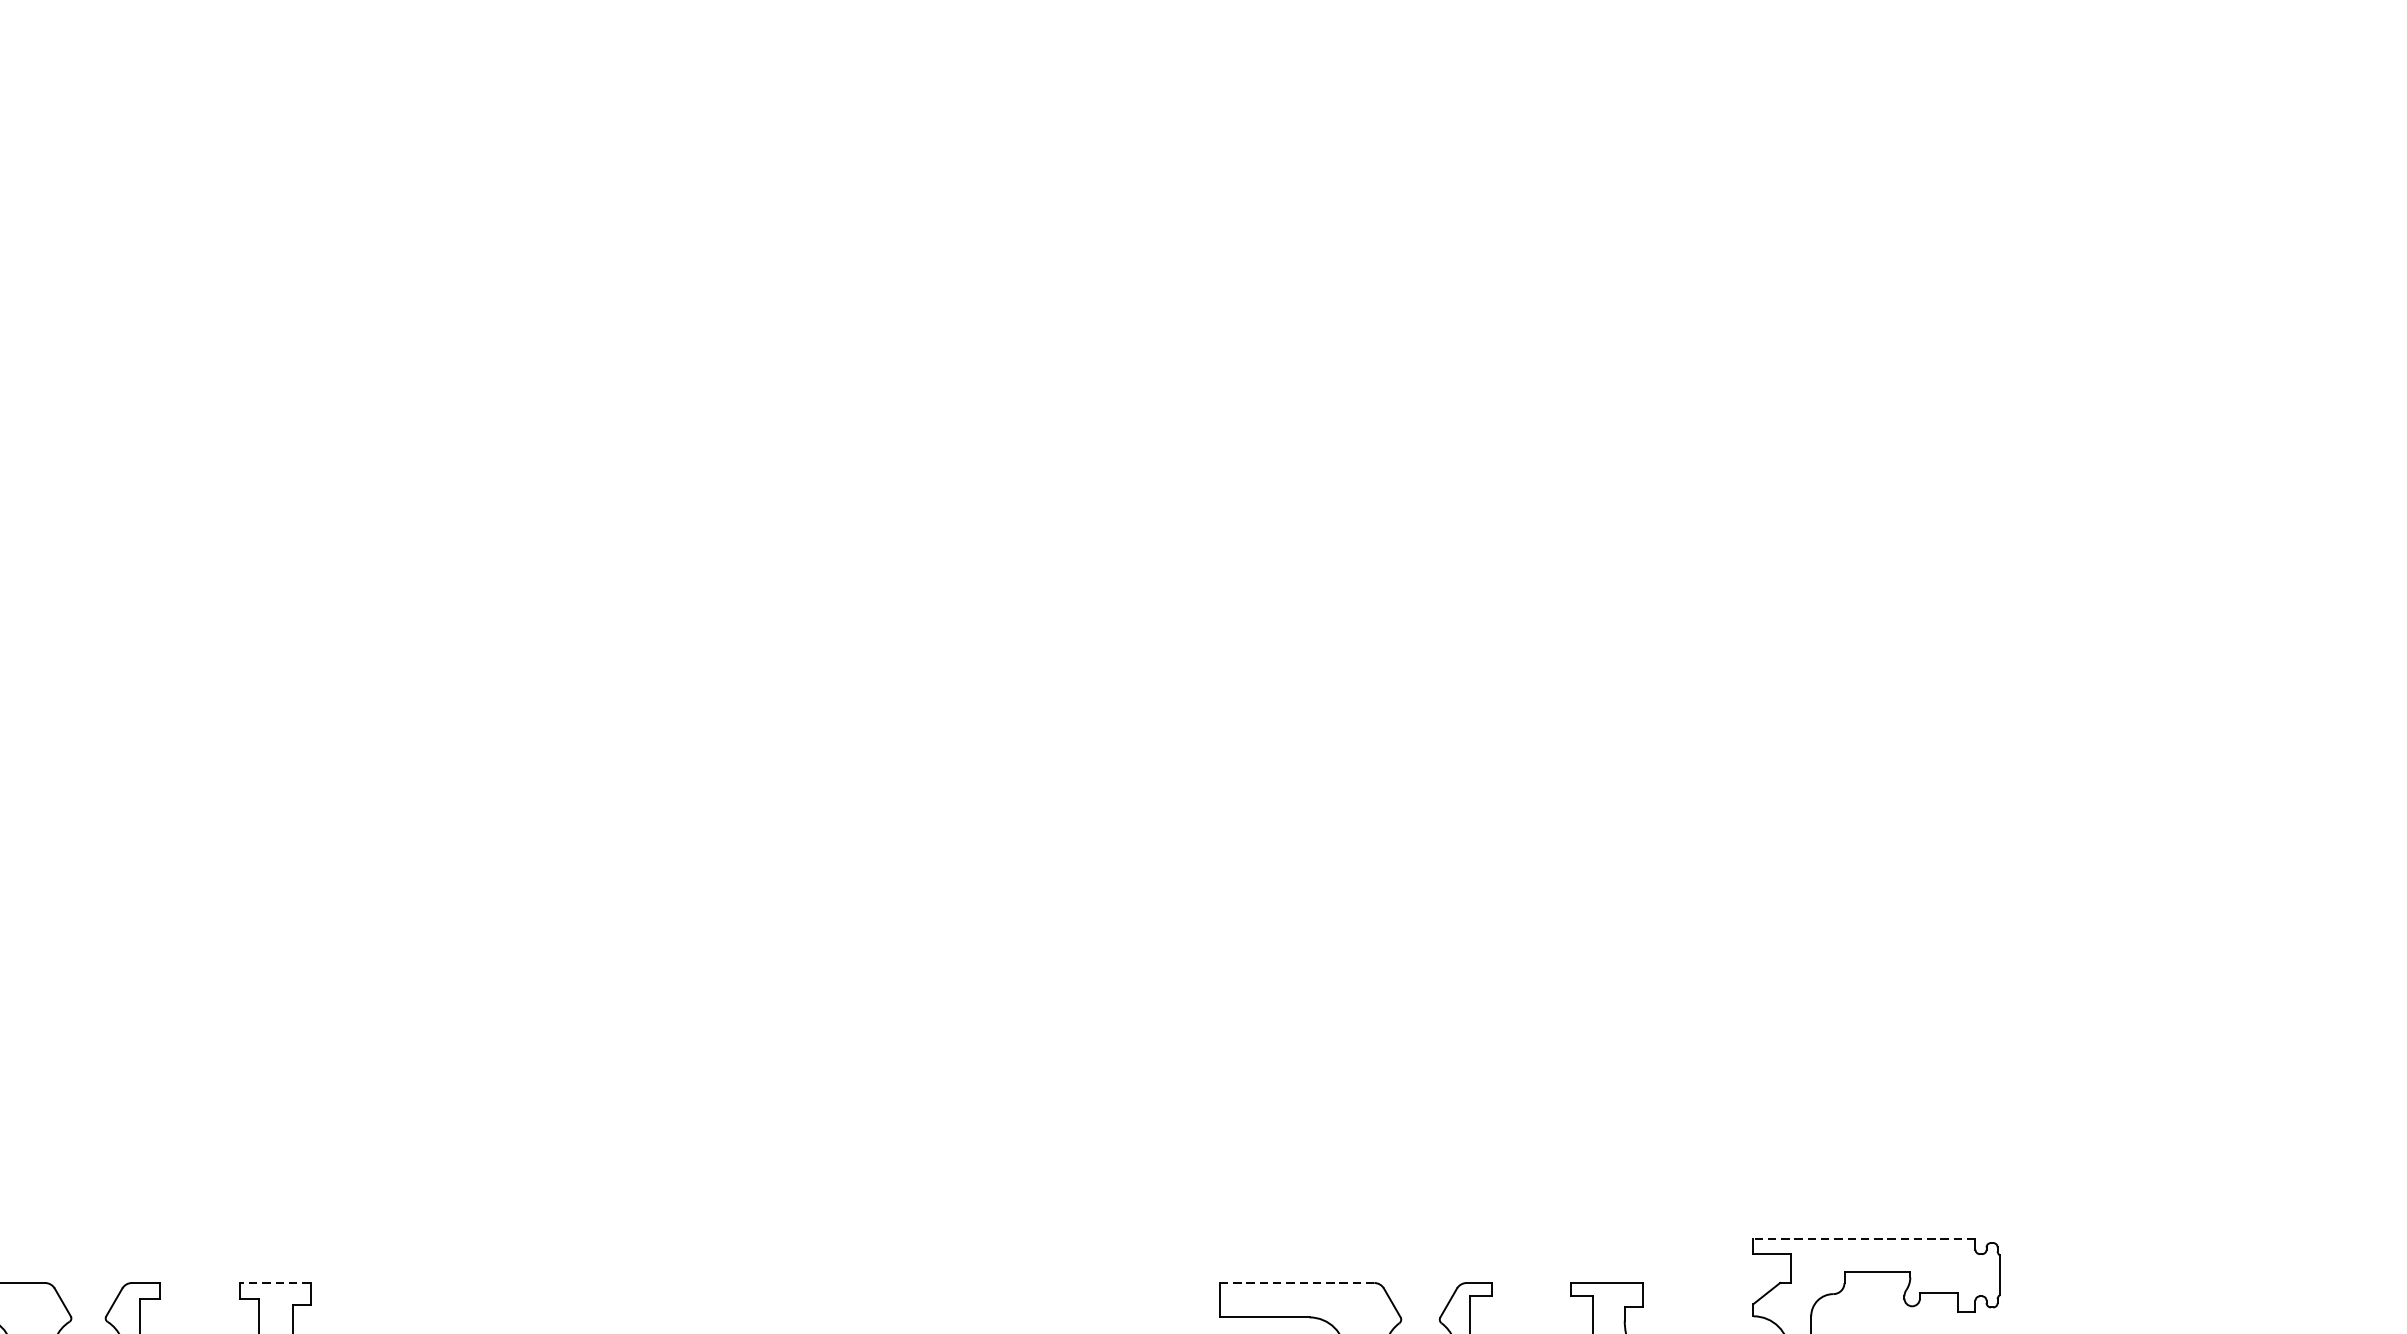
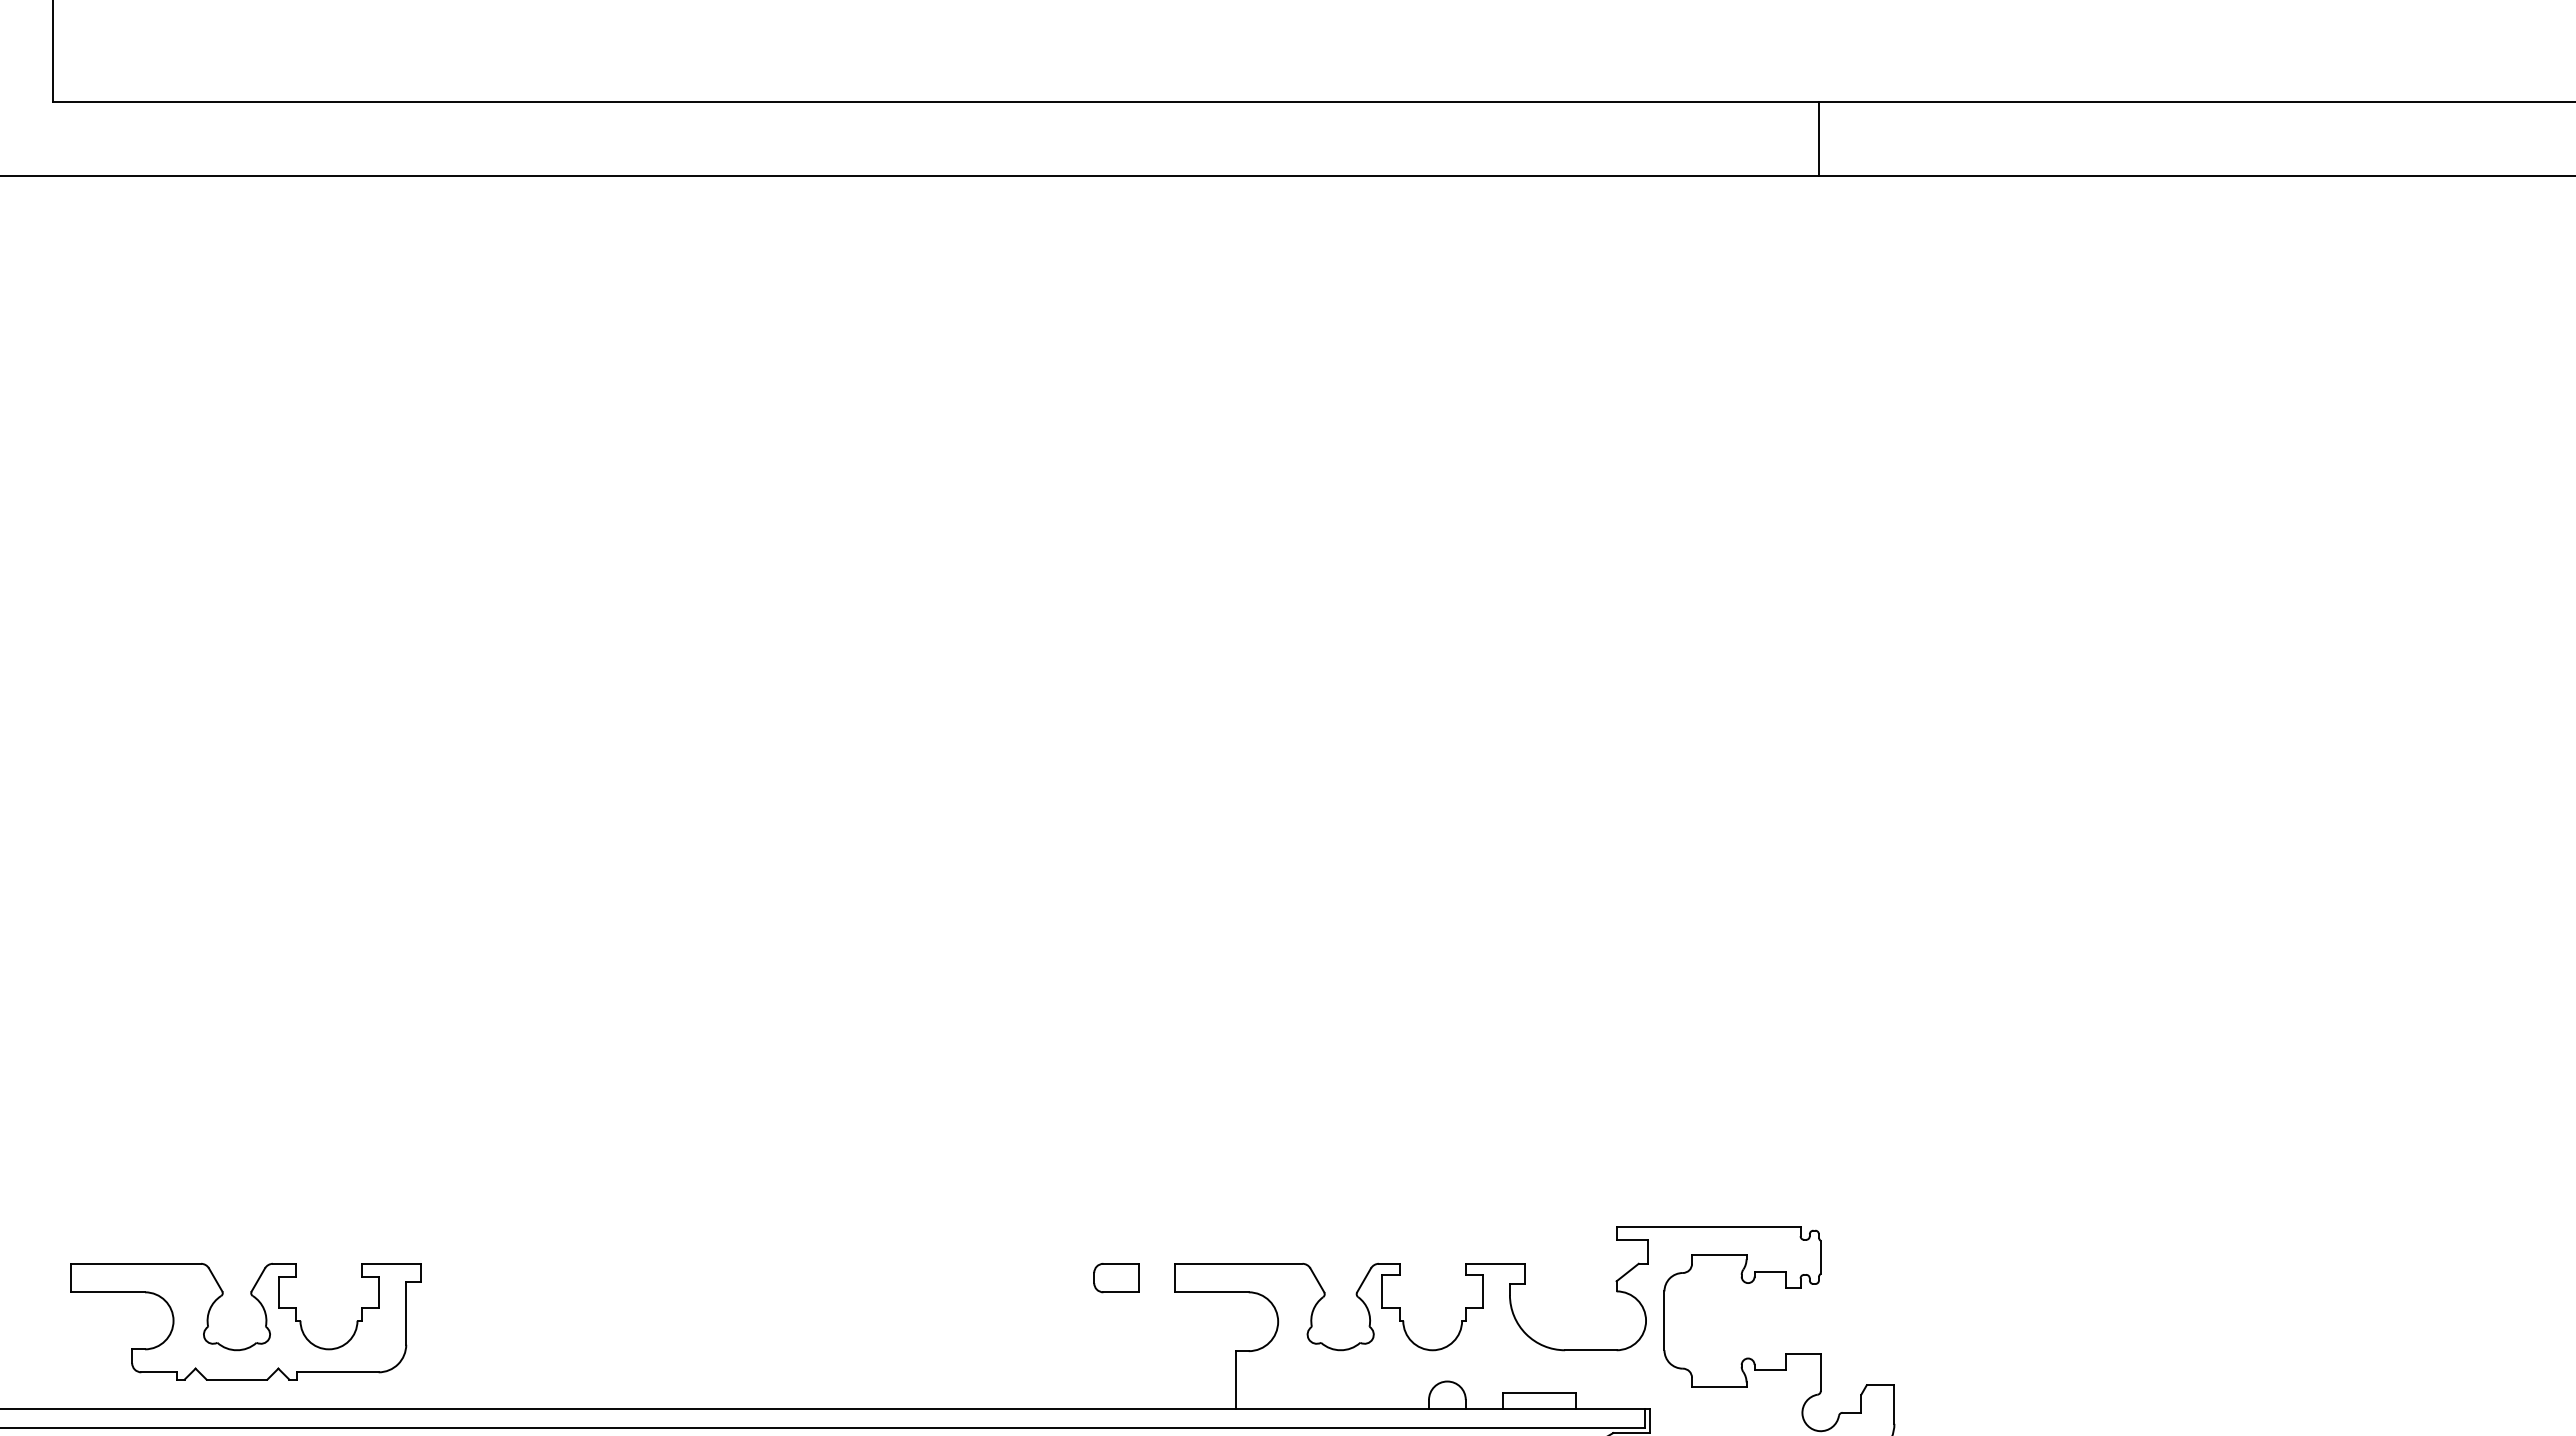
line: (1864, 1239) -> (1708, 1227), dashed -> solid
line: (274, 1282) -> (391, 1263), dashed -> solid
line: (1297, 1282) -> (1238, 1263), dashed -> solid
part: (1149, 1300) -> (1116, 1278), added

